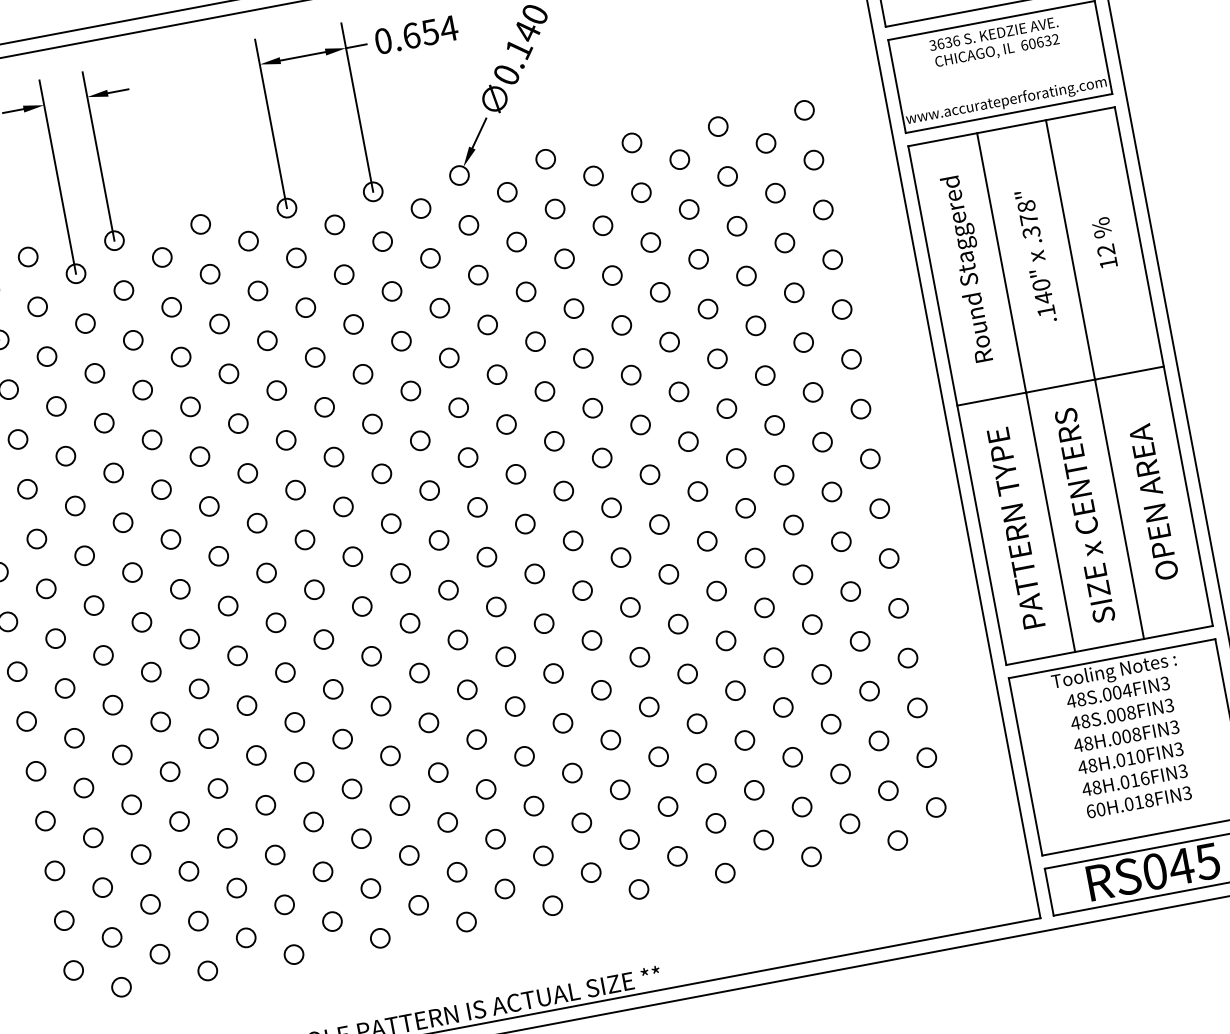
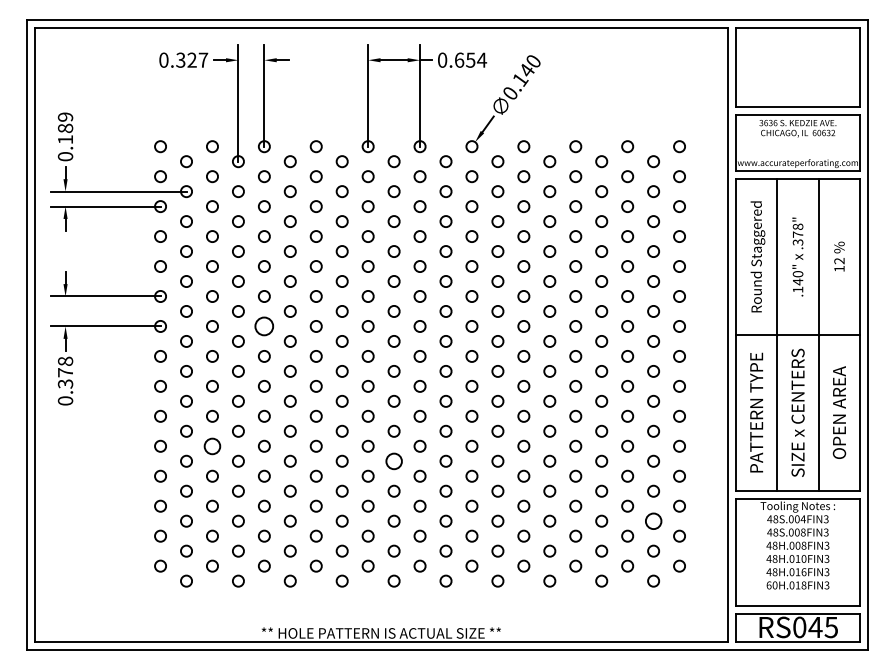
circle: (171, 539) -> (264, 326), size x1.6
circle: (427, 721) -> (393, 460), size x1.4
circle: (878, 739) -> (653, 520), size x1.4
circle: (122, 753) -> (212, 445), size x1.4

